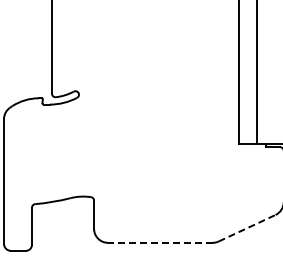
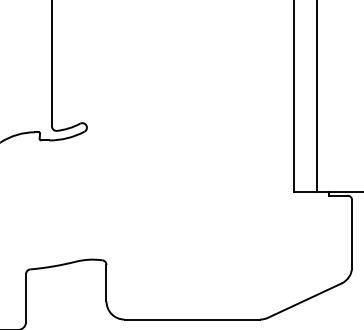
line: (247, 228) -> (305, 300), dashed -> solid
line: (159, 242) -> (191, 319), dashed -> solid

